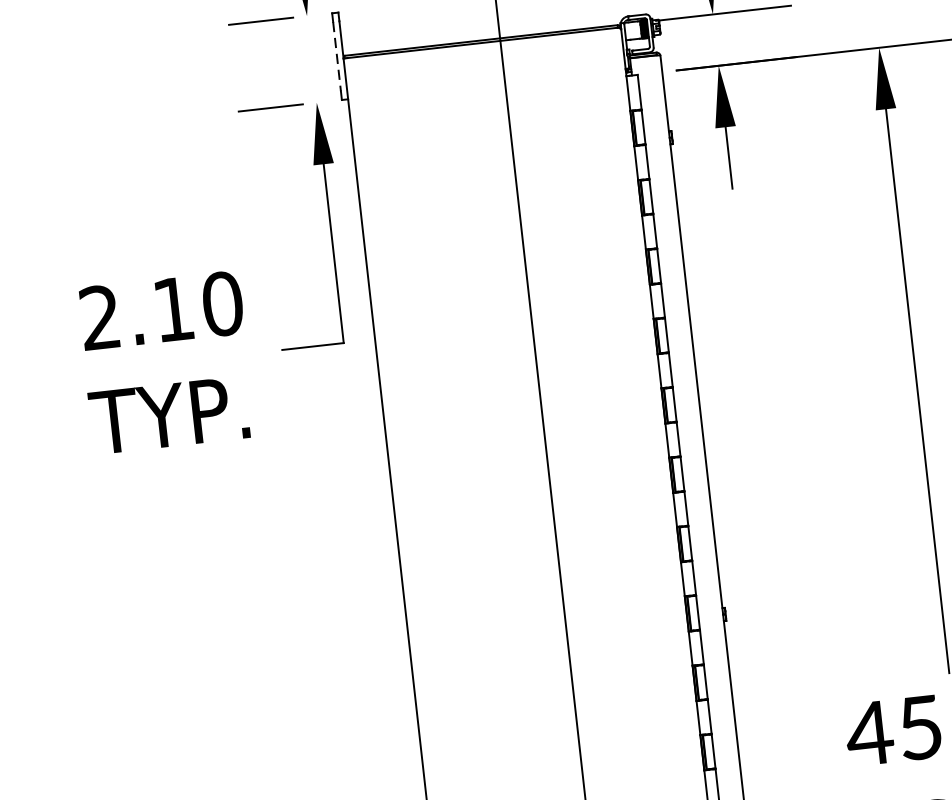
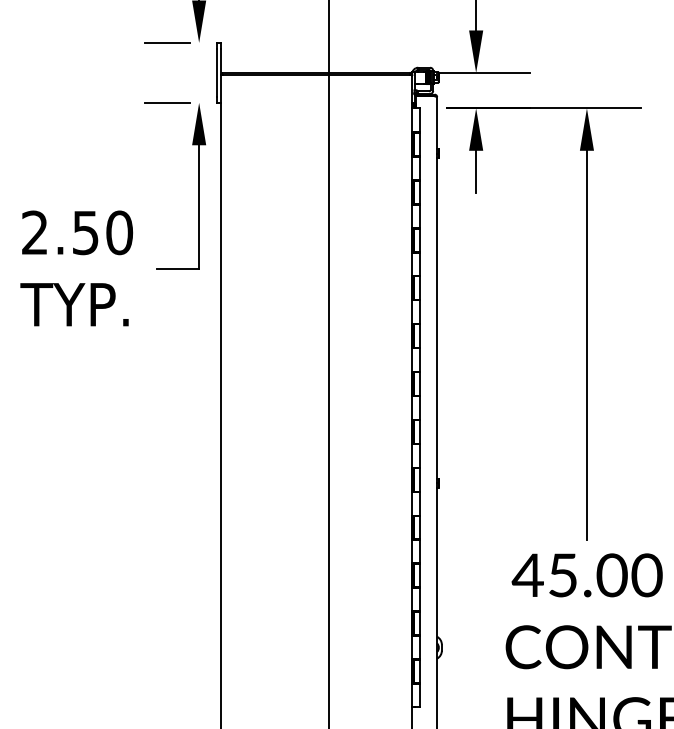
line: (336, 56) -> (216, 72), dashed -> solid
text: (173, 310) -> (85, 233), 2.10 -> 2.50

